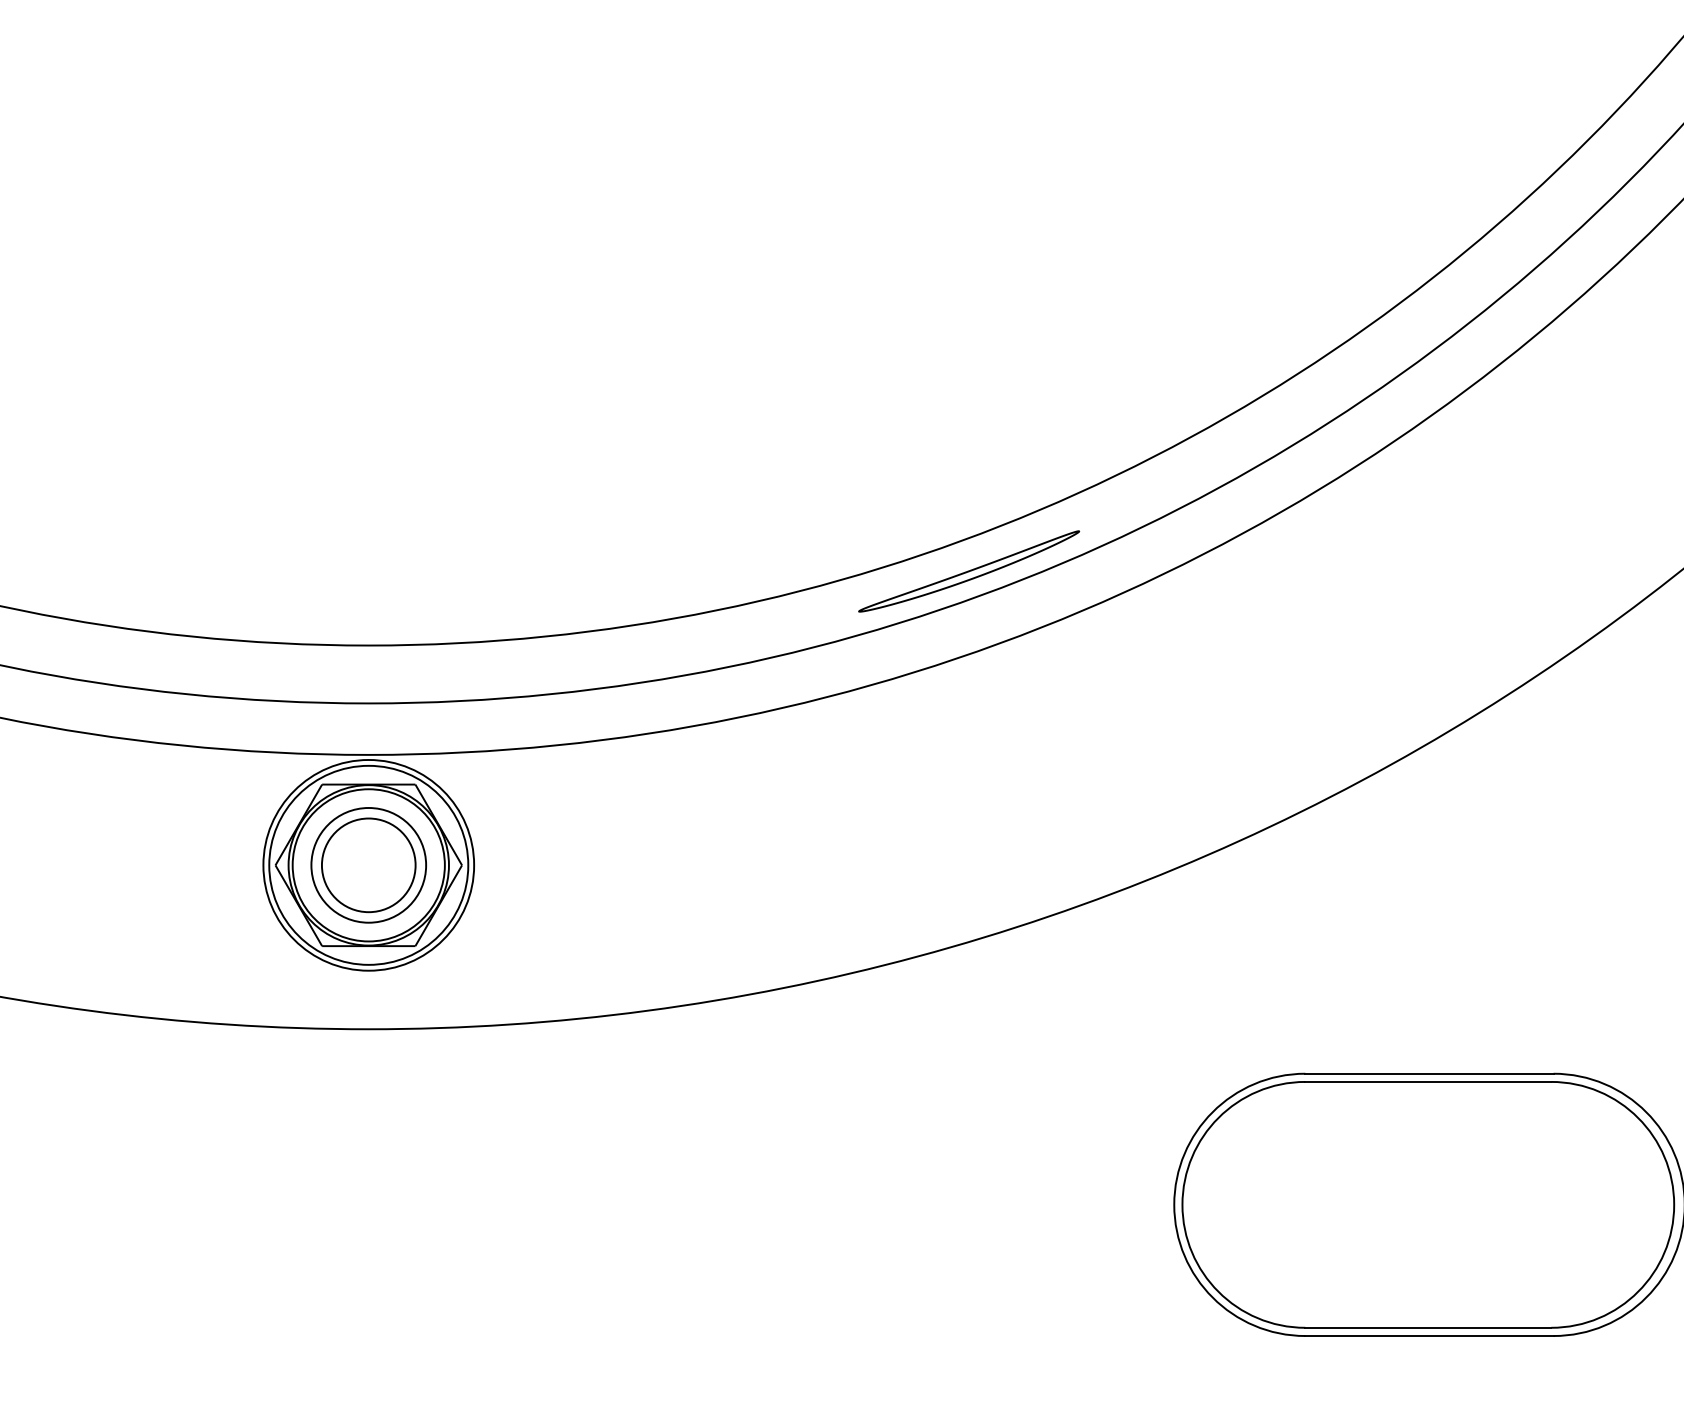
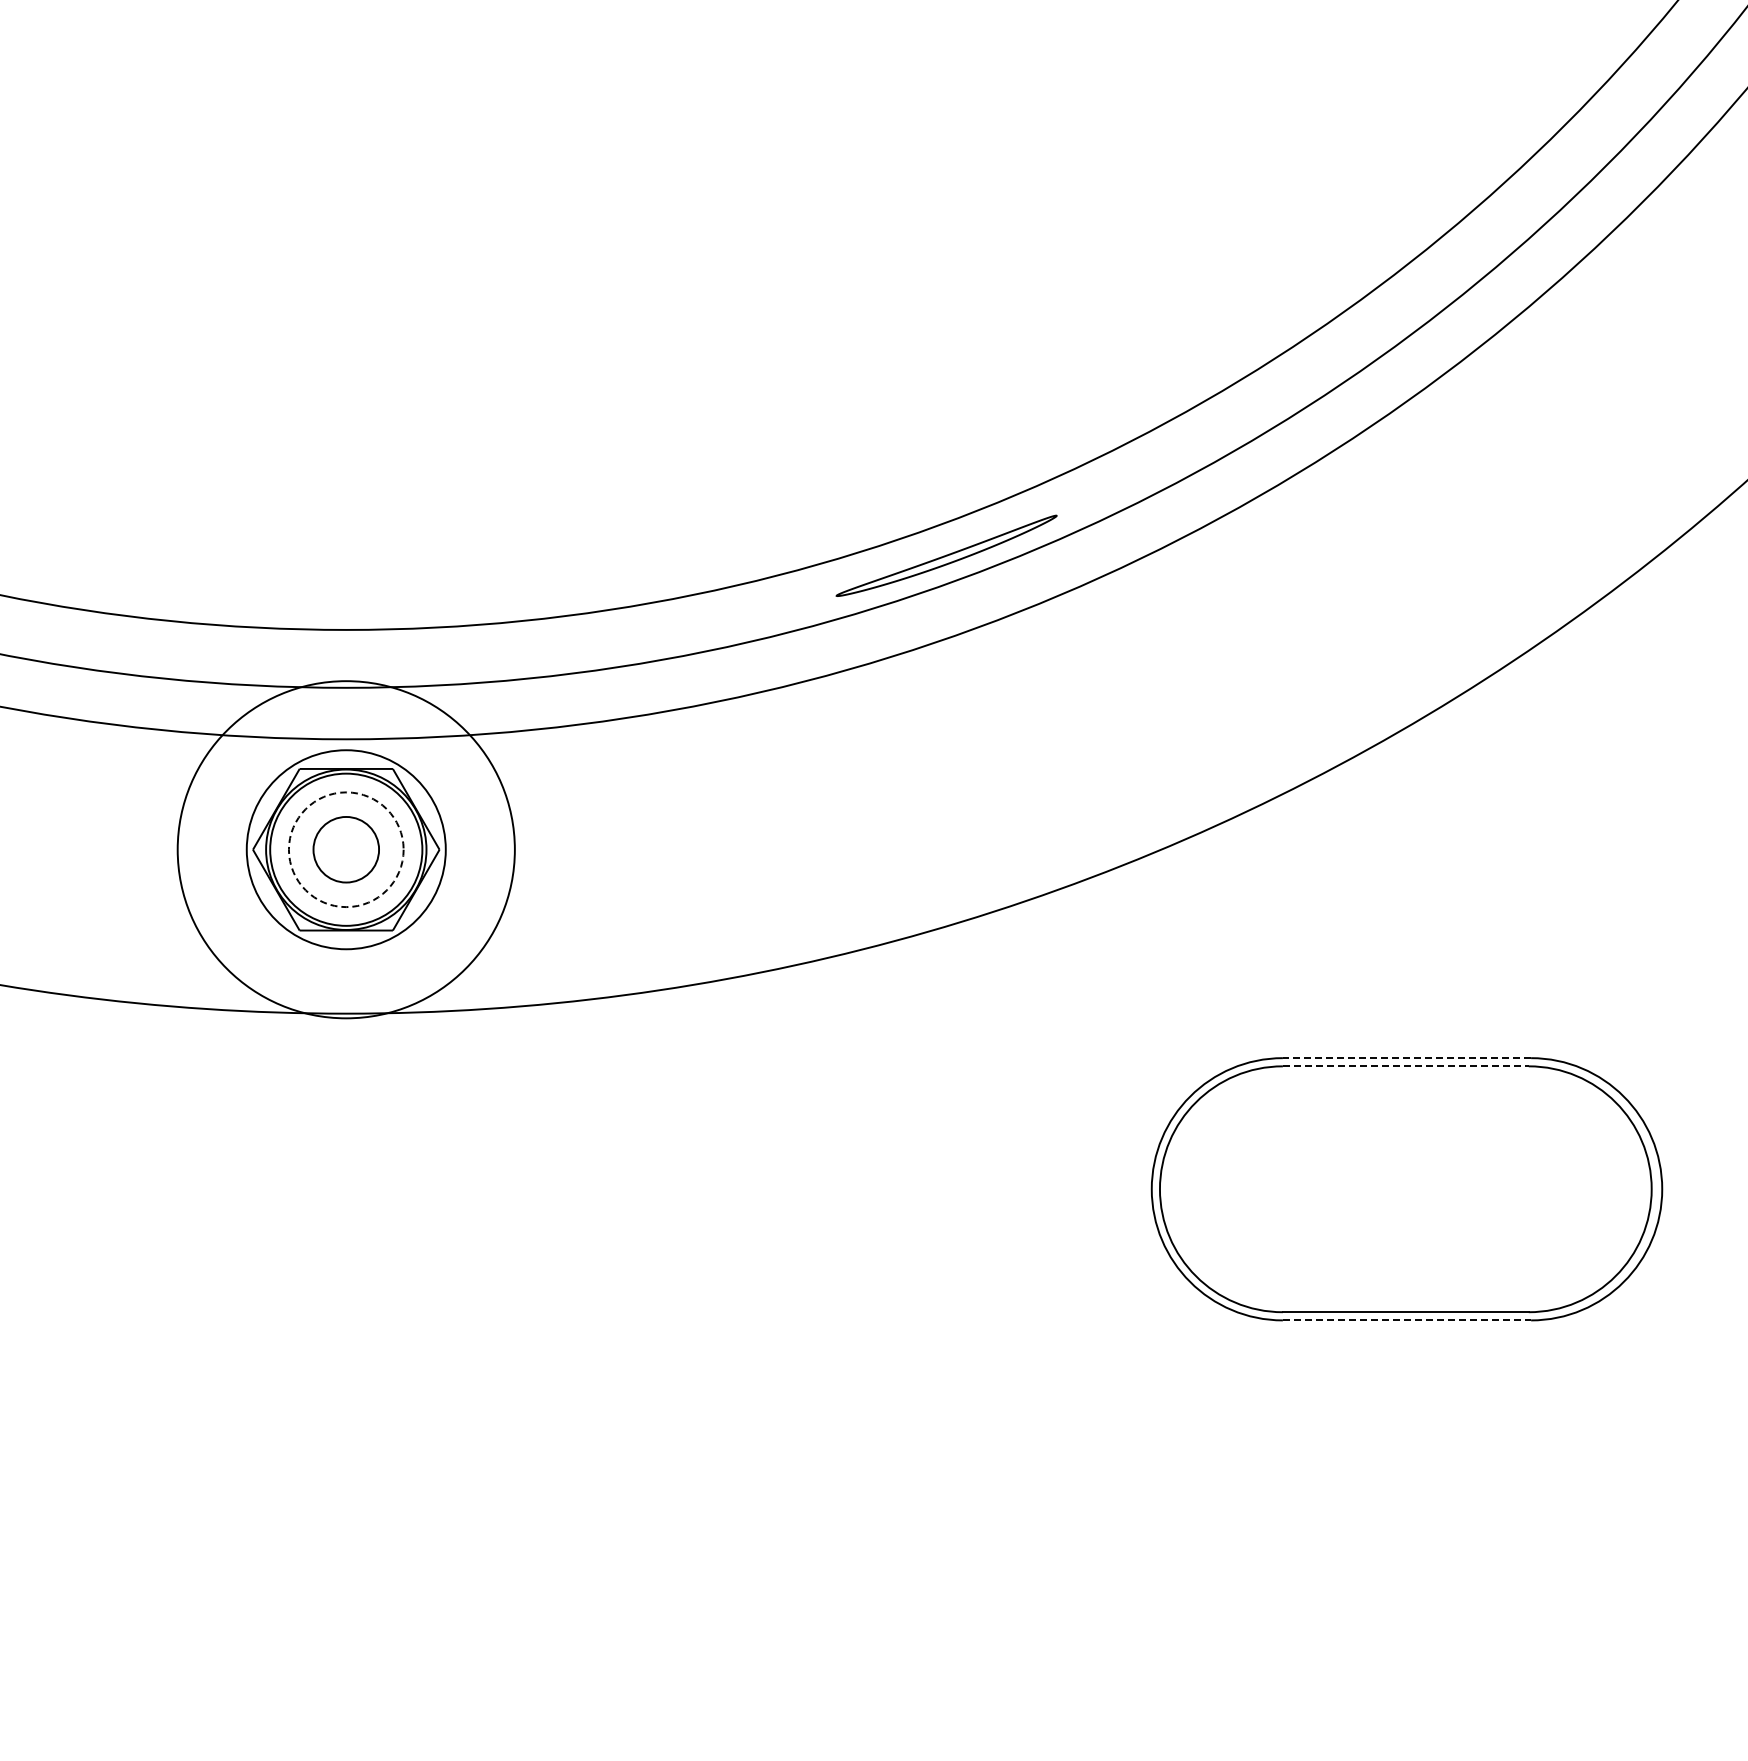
circle: (367, 865) -> (345, 849), size x1.6
circle: (367, 865) -> (345, 849), solid -> dashed
circle: (368, 865) -> (346, 849), size x0.7
line: (1428, 1074) -> (1406, 1058), solid -> dashed
line: (1427, 1082) -> (1405, 1066), solid -> dashed
line: (1429, 1336) -> (1407, 1320), solid -> dashed

